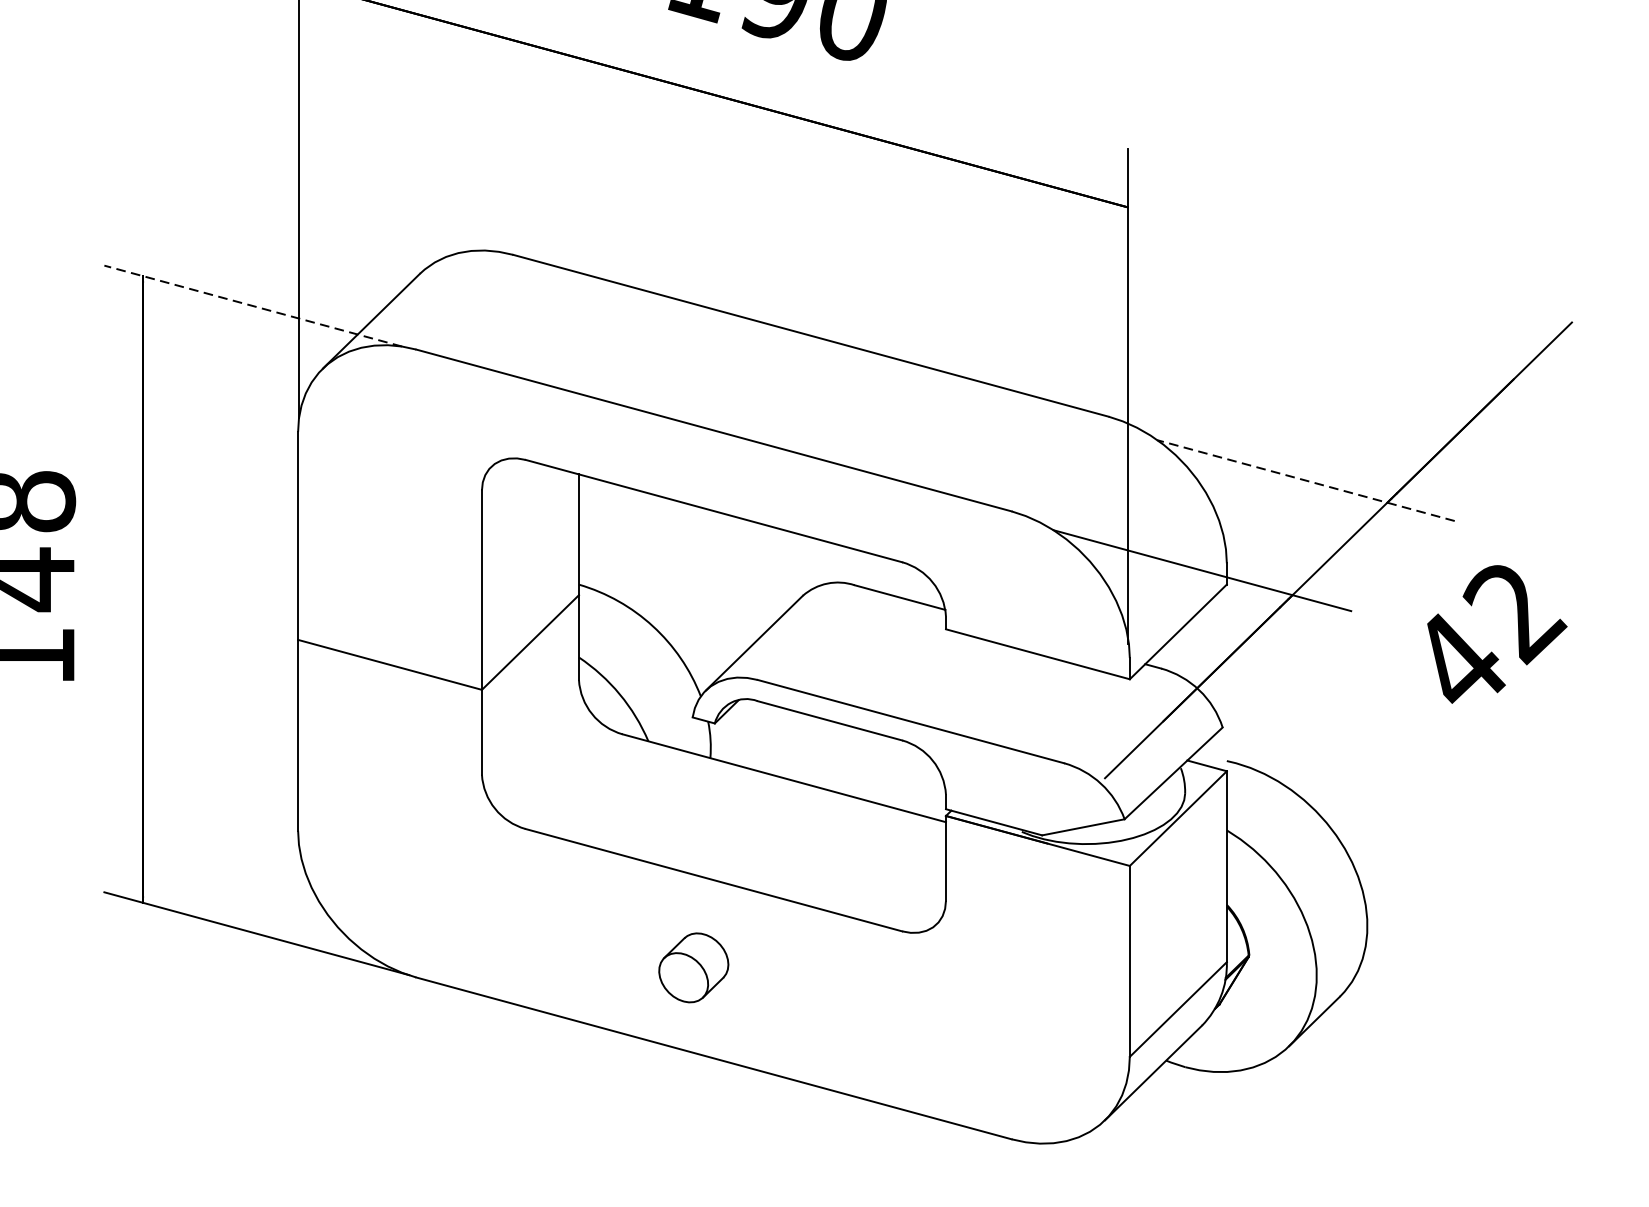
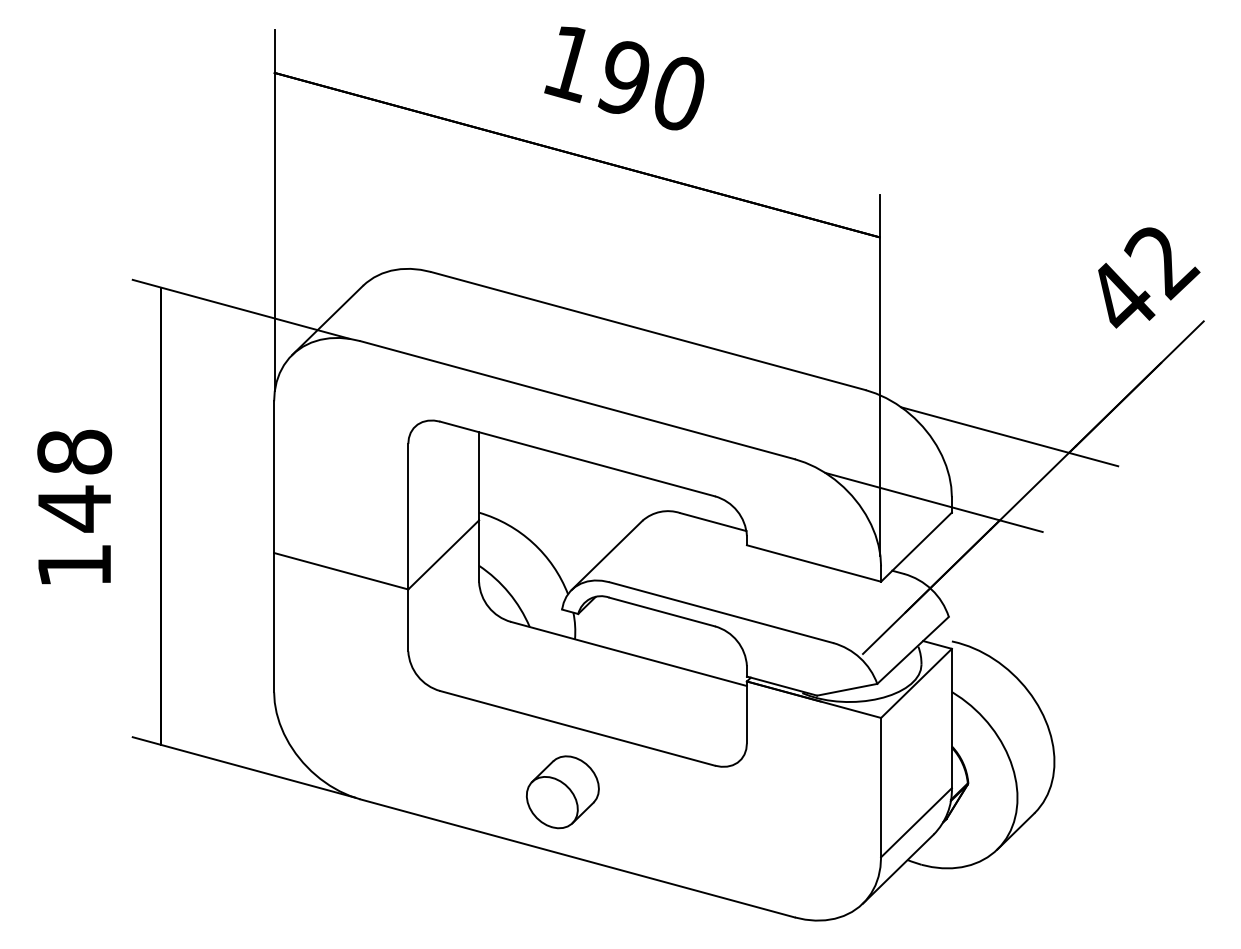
line: (253, 306) -> (241, 309), dashed -> solid
line: (1305, 480) -> (1009, 436), dashed -> solid
text: (1497, 633) -> (1149, 277), moved
part: (693, 968) -> (562, 792), size x1.43

